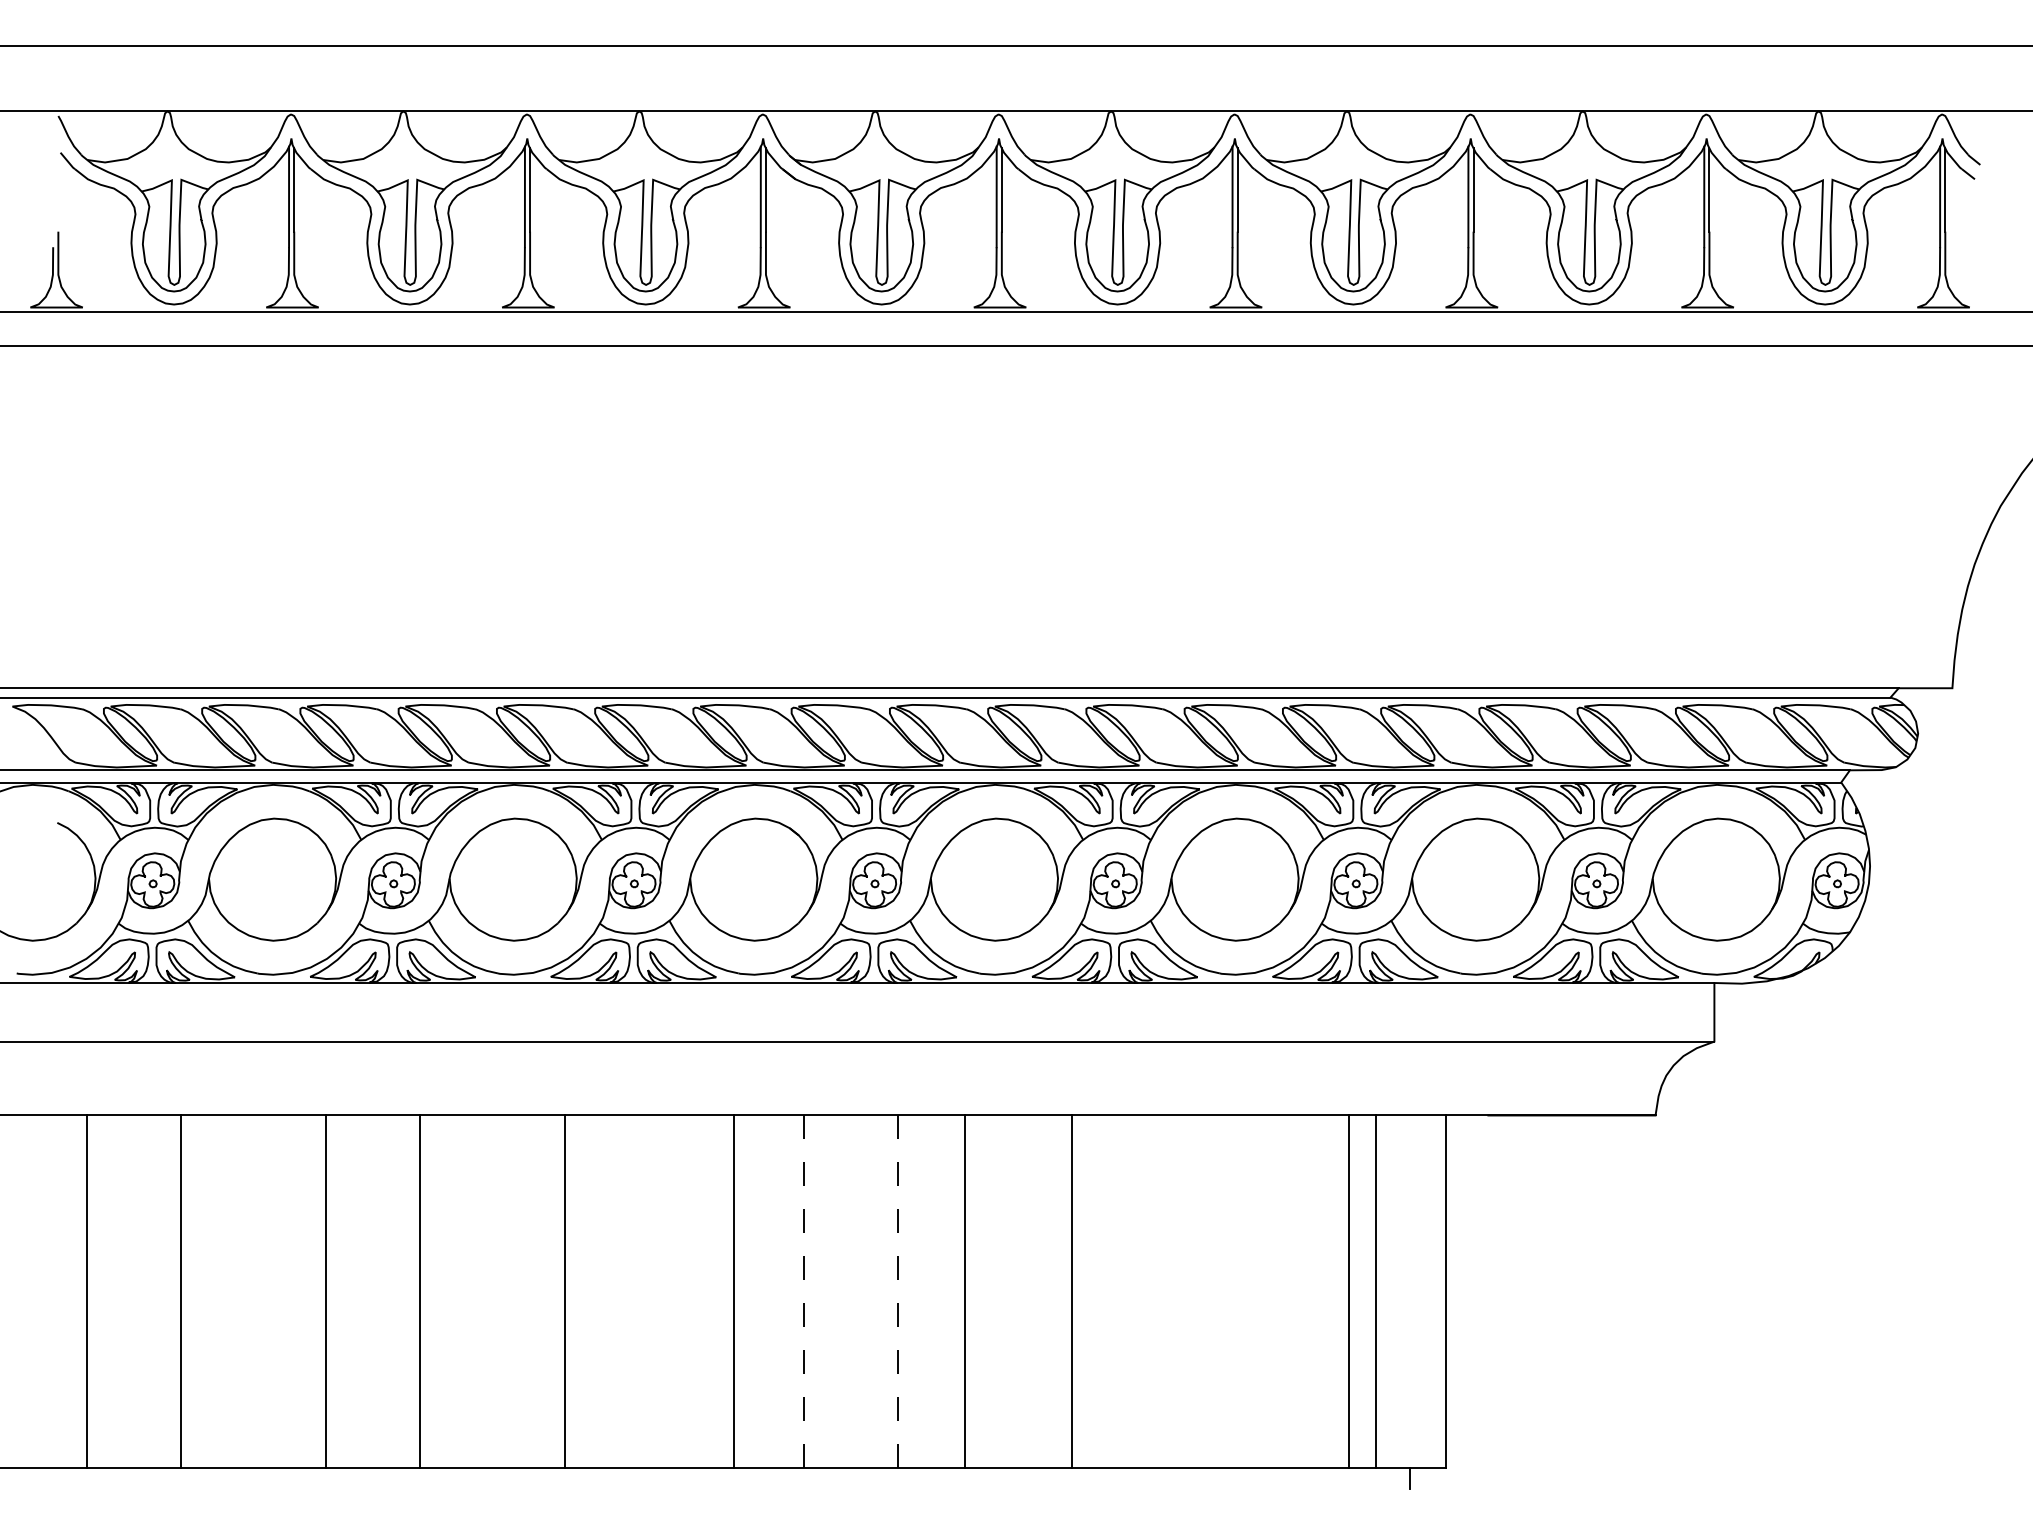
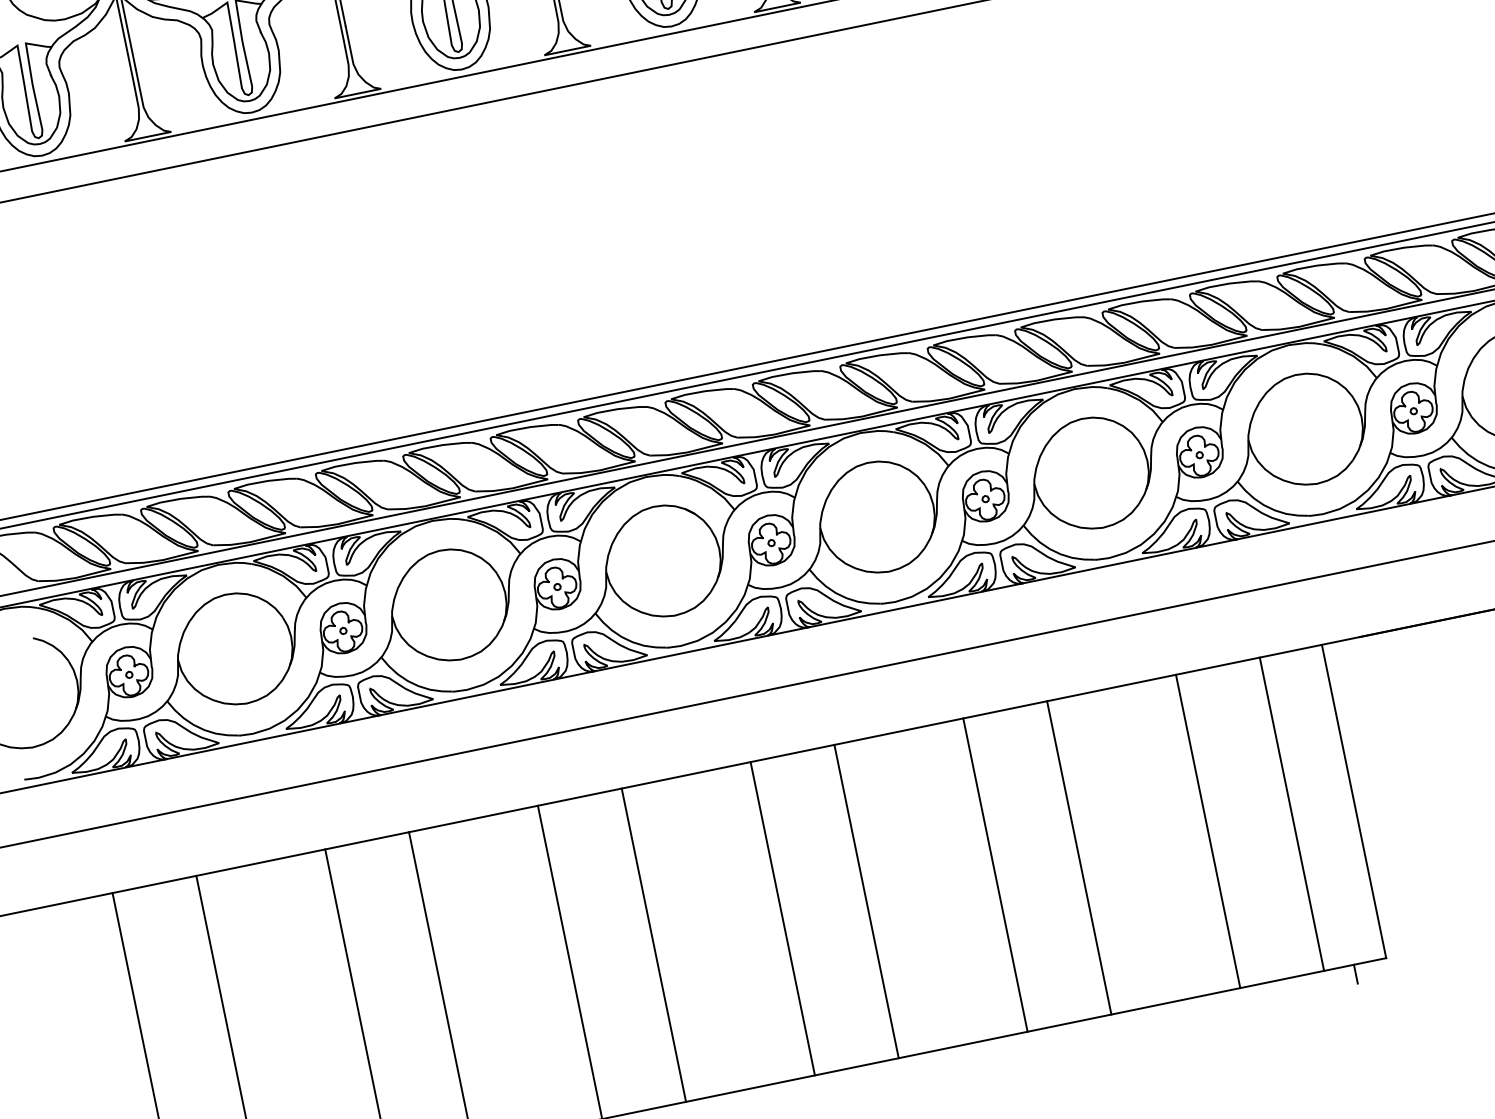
line: (734, 1291) -> (654, 945), moved
line: (803, 1291) -> (782, 918), dashed -> solid
line: (965, 1291) -> (995, 874), moved
line: (1072, 1291) -> (1079, 857), moved
line: (1349, 1291) -> (1208, 831), moved
line: (898, 1292) -> (867, 902), dashed -> solid

